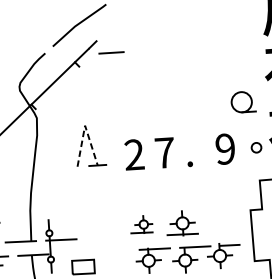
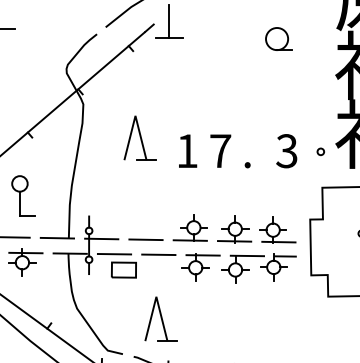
line: (110, 37) -> (169, 21), added
part: (243, 101) -> (278, 38), moved
line: (85, 125) -> (135, 115), dashed -> solid
circle: (256, 147) -> (320, 151), size x0.62
text: (224, 149) -> (286, 151), 9 -> 3
text: (134, 154) -> (187, 150), 2 -> 1
part: (221, 221) -> (277, 229), added
part: (140, 224) -> (189, 227), size x1.43
line: (101, 237) -> (145, 239), added
line: (114, 250) -> (158, 254), added
line: (73, 253) -> (114, 254), added

